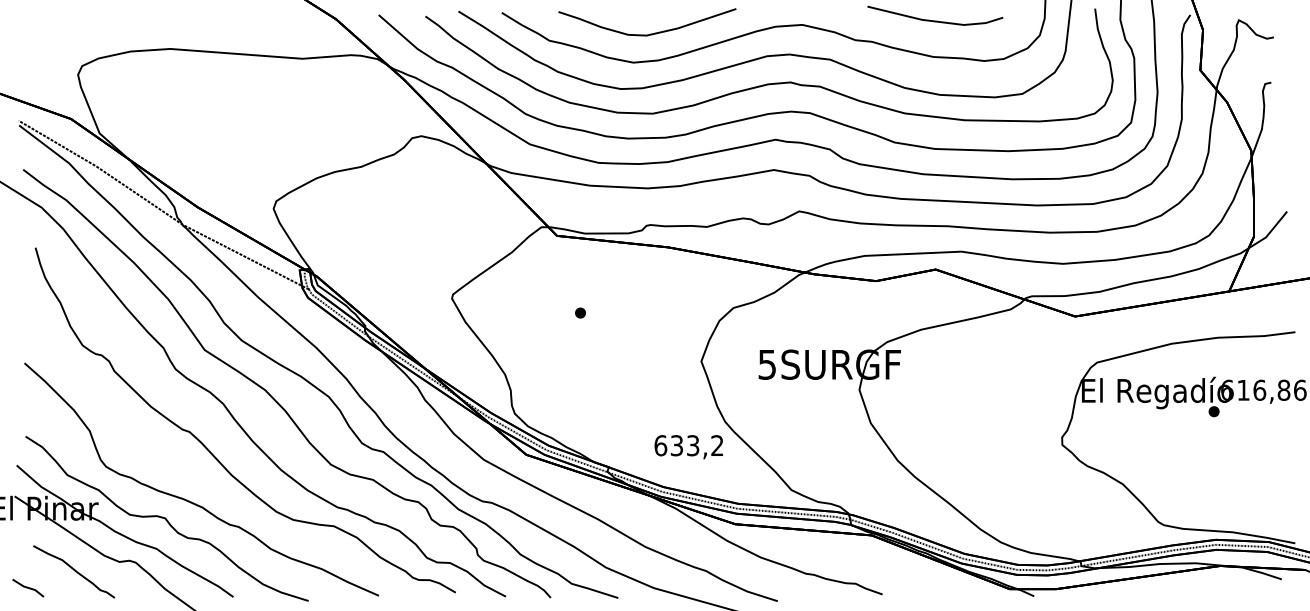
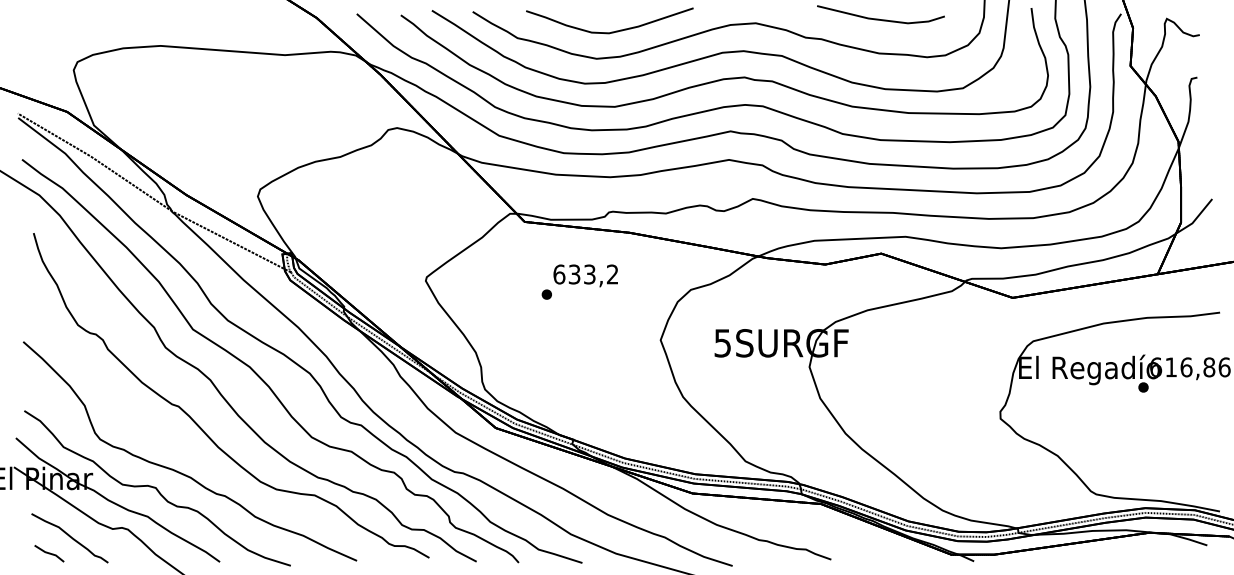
text: (688, 447) -> (585, 276), moved
part: (28, 588) -> (49, 554), moved

